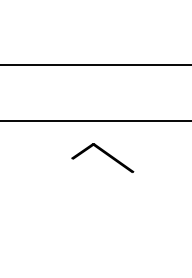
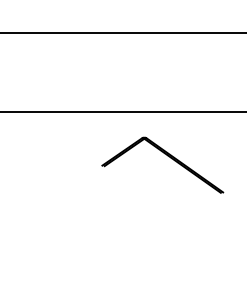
part: (102, 157) -> (162, 164), size x1.4

